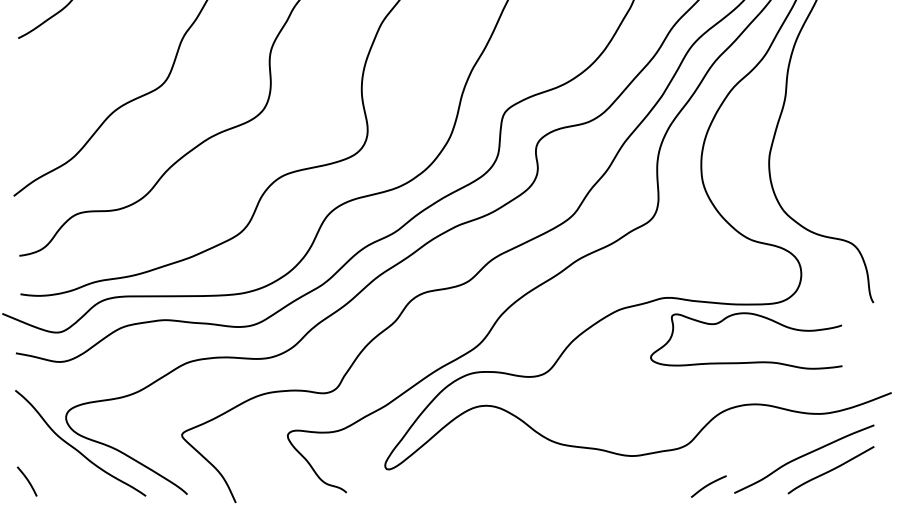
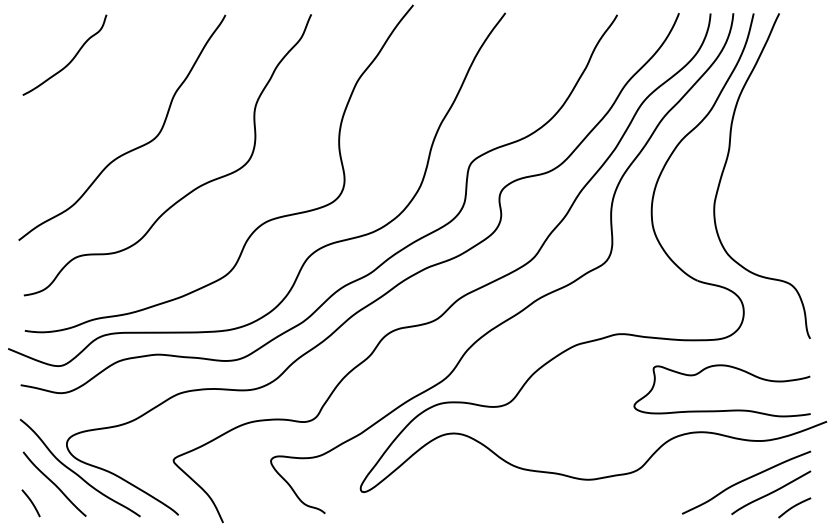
curve: (752, 361) -> (727, 409), moved
curve: (52, 460) -> (54, 483), added
curve: (708, 486) -> (794, 507), moved

